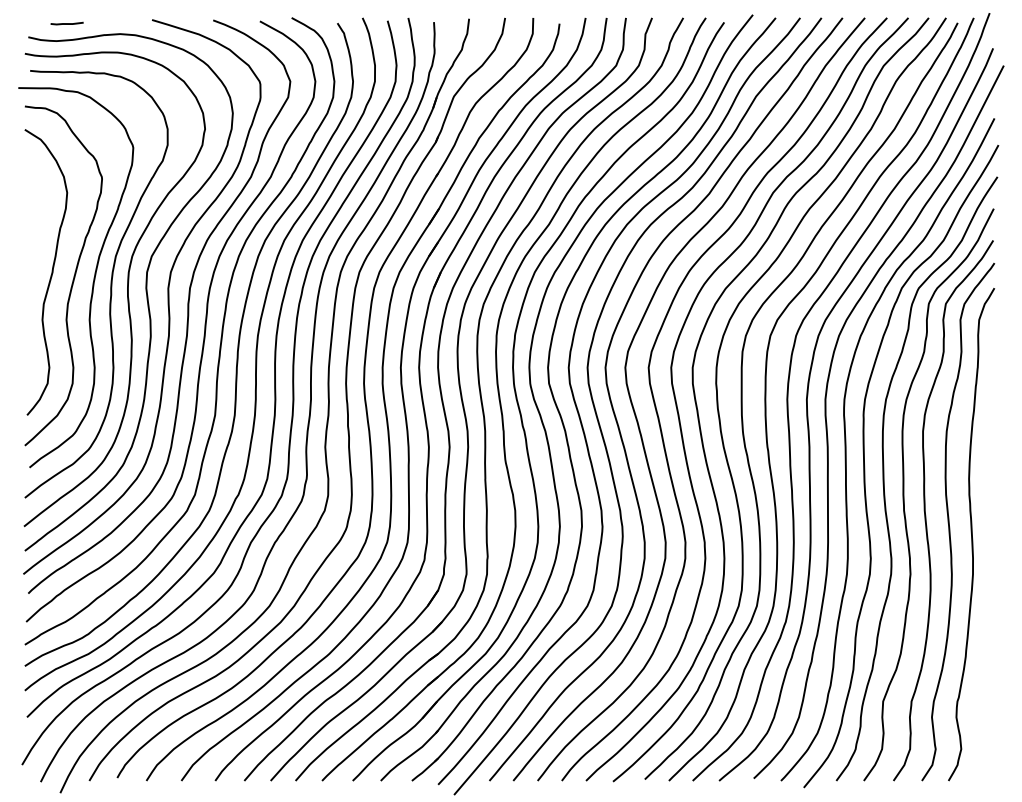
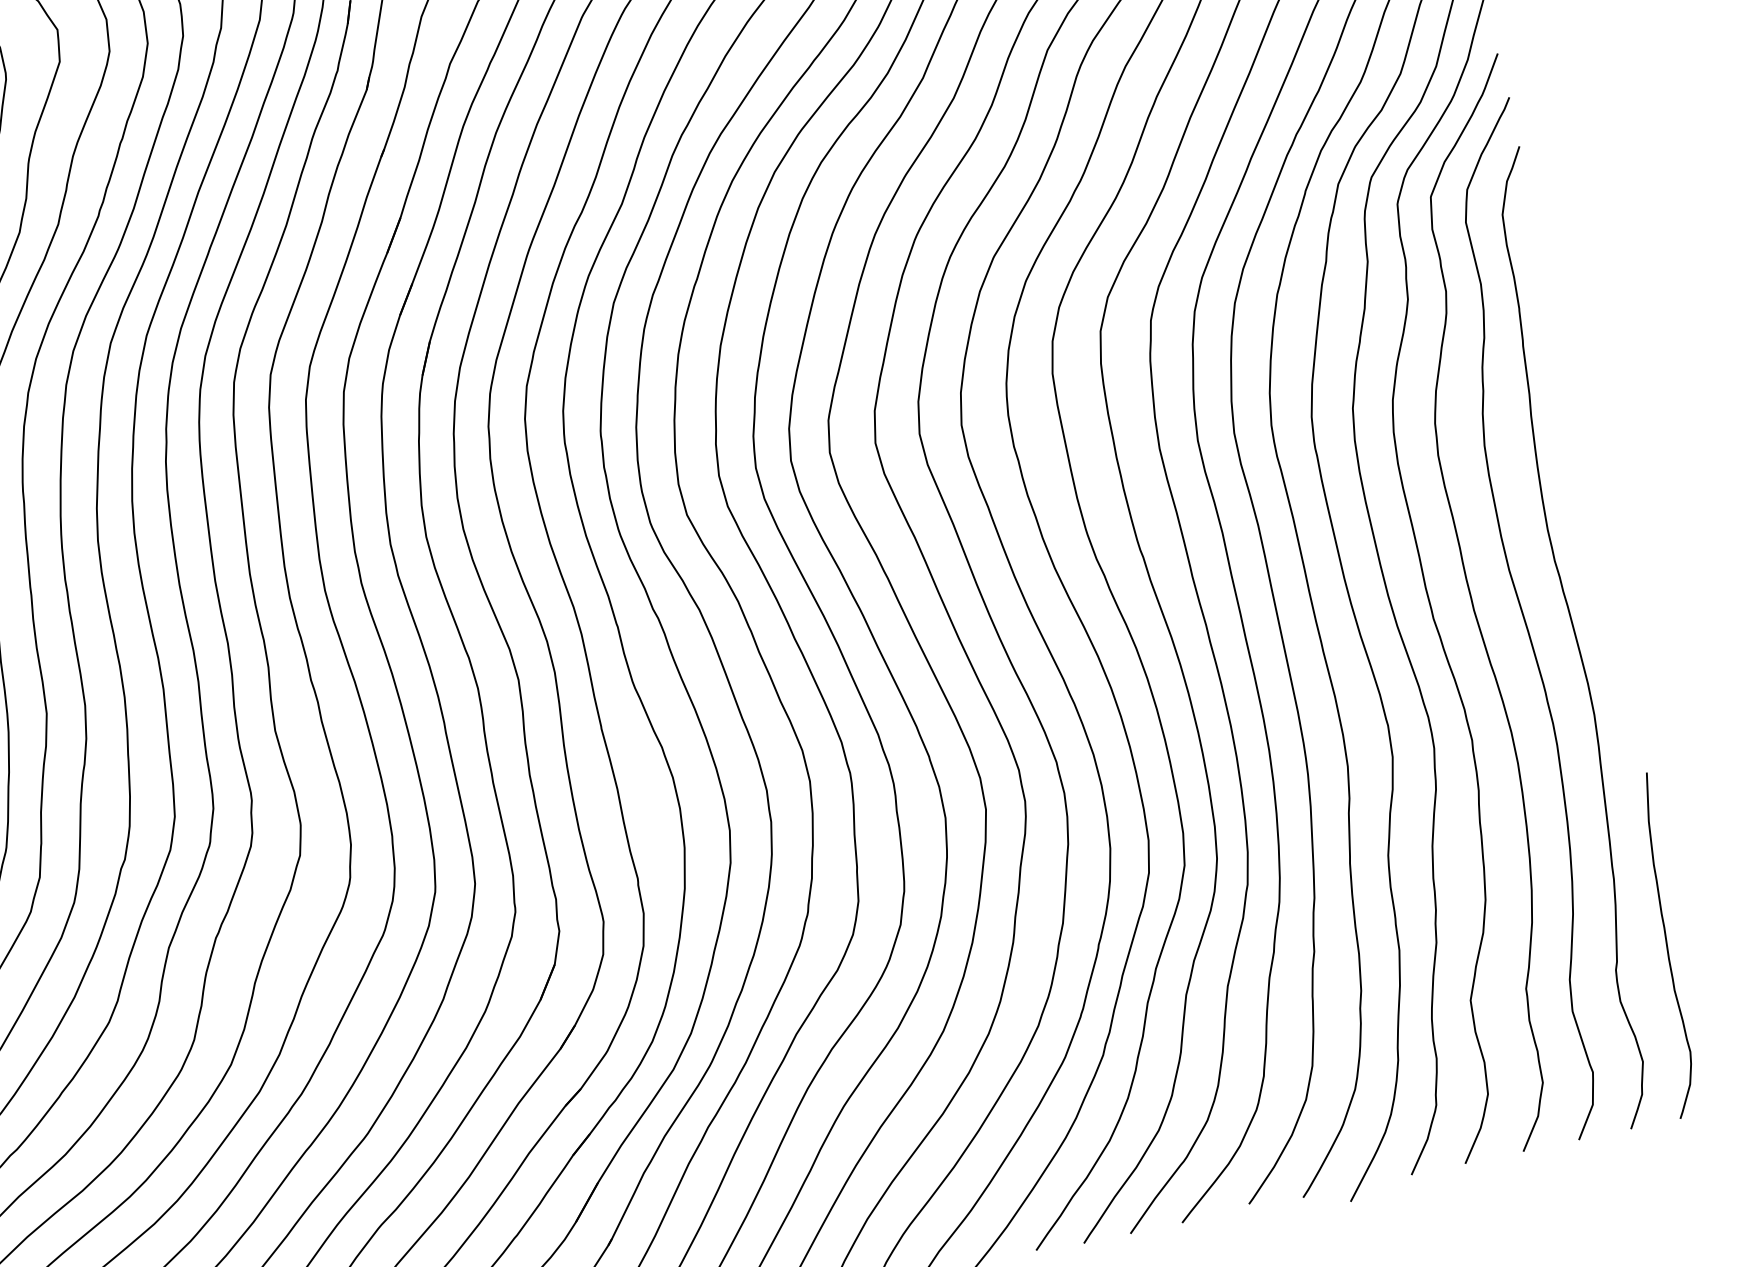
curve: (984, 694) -> (1666, 945), added

